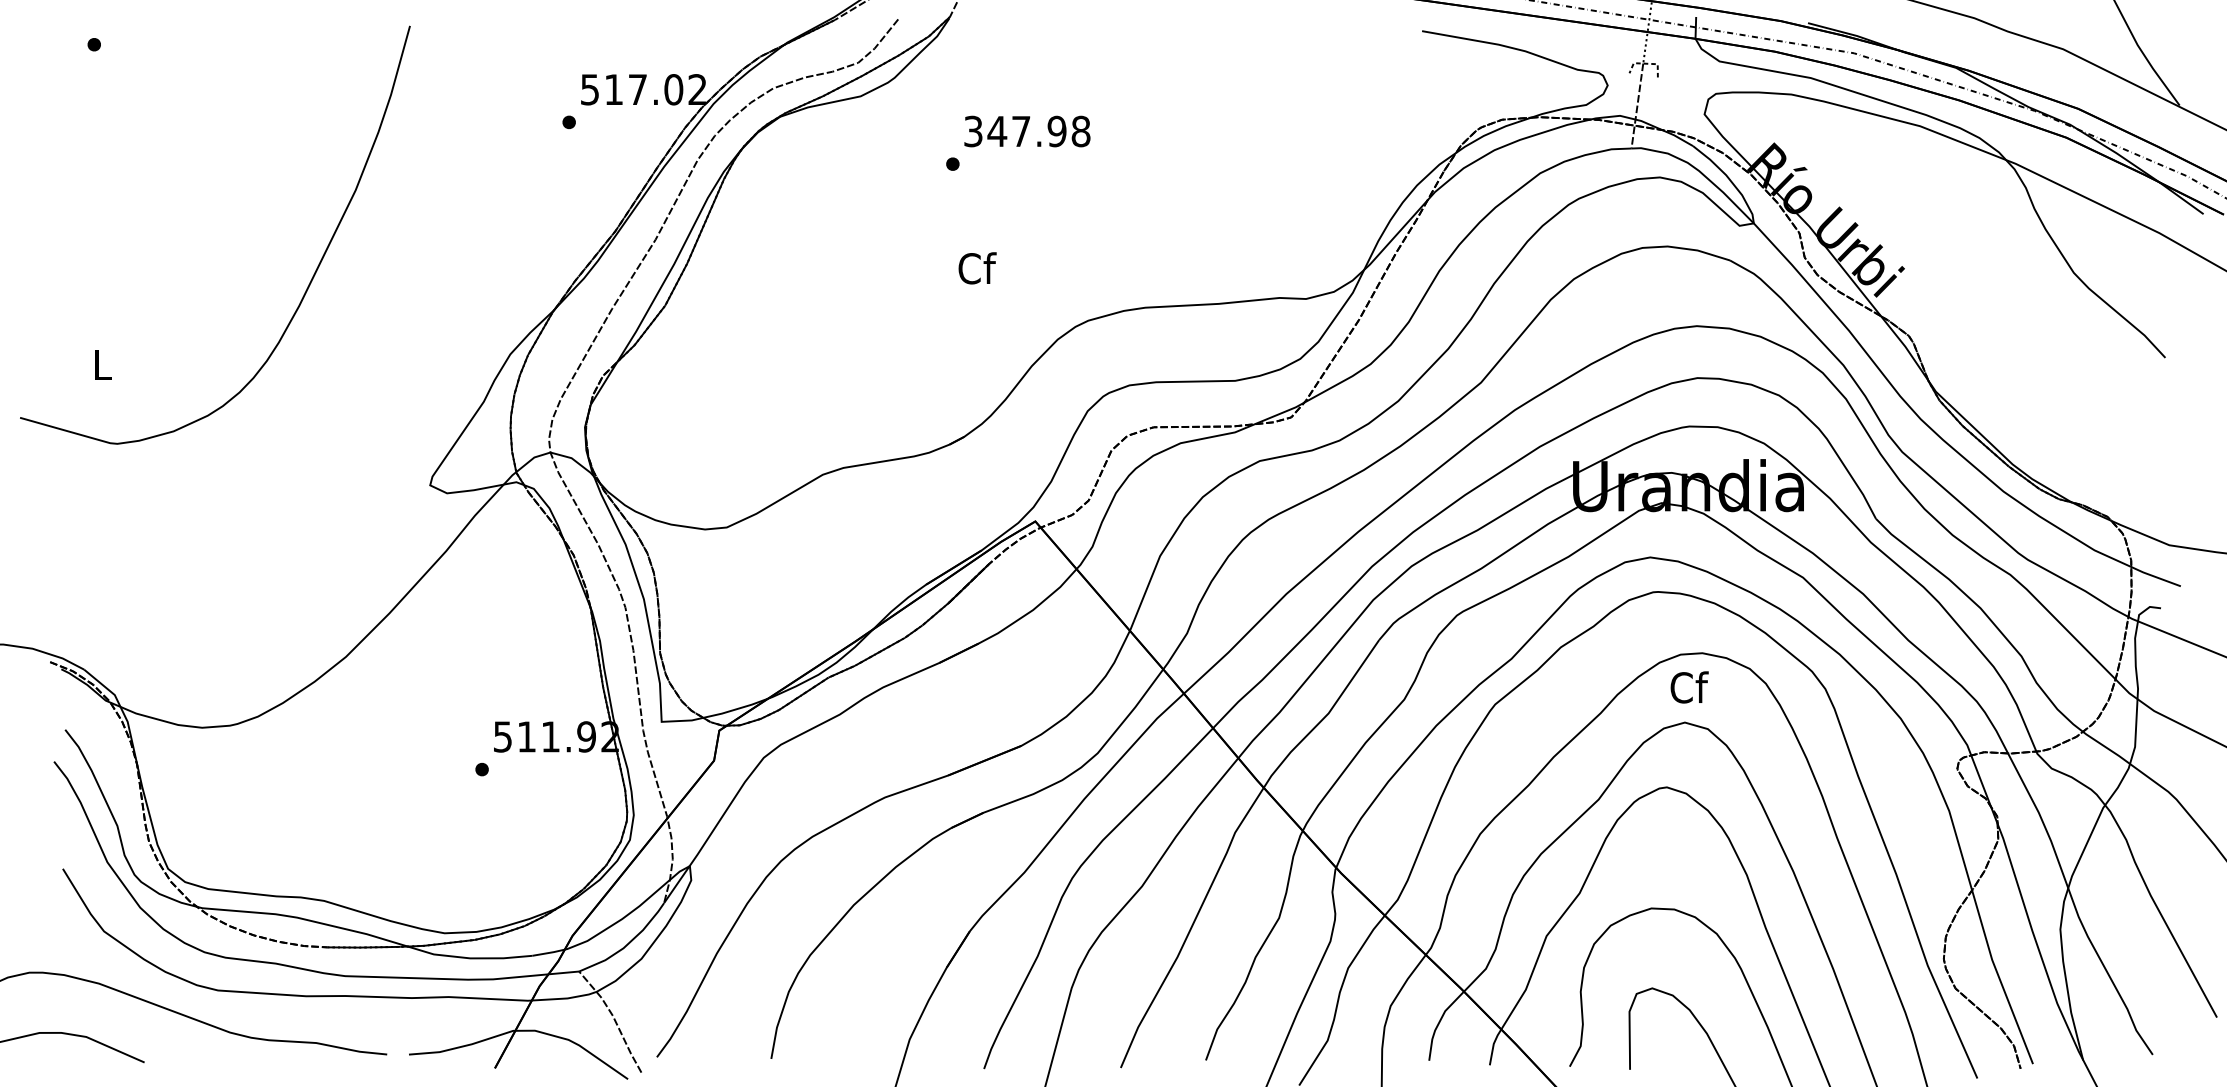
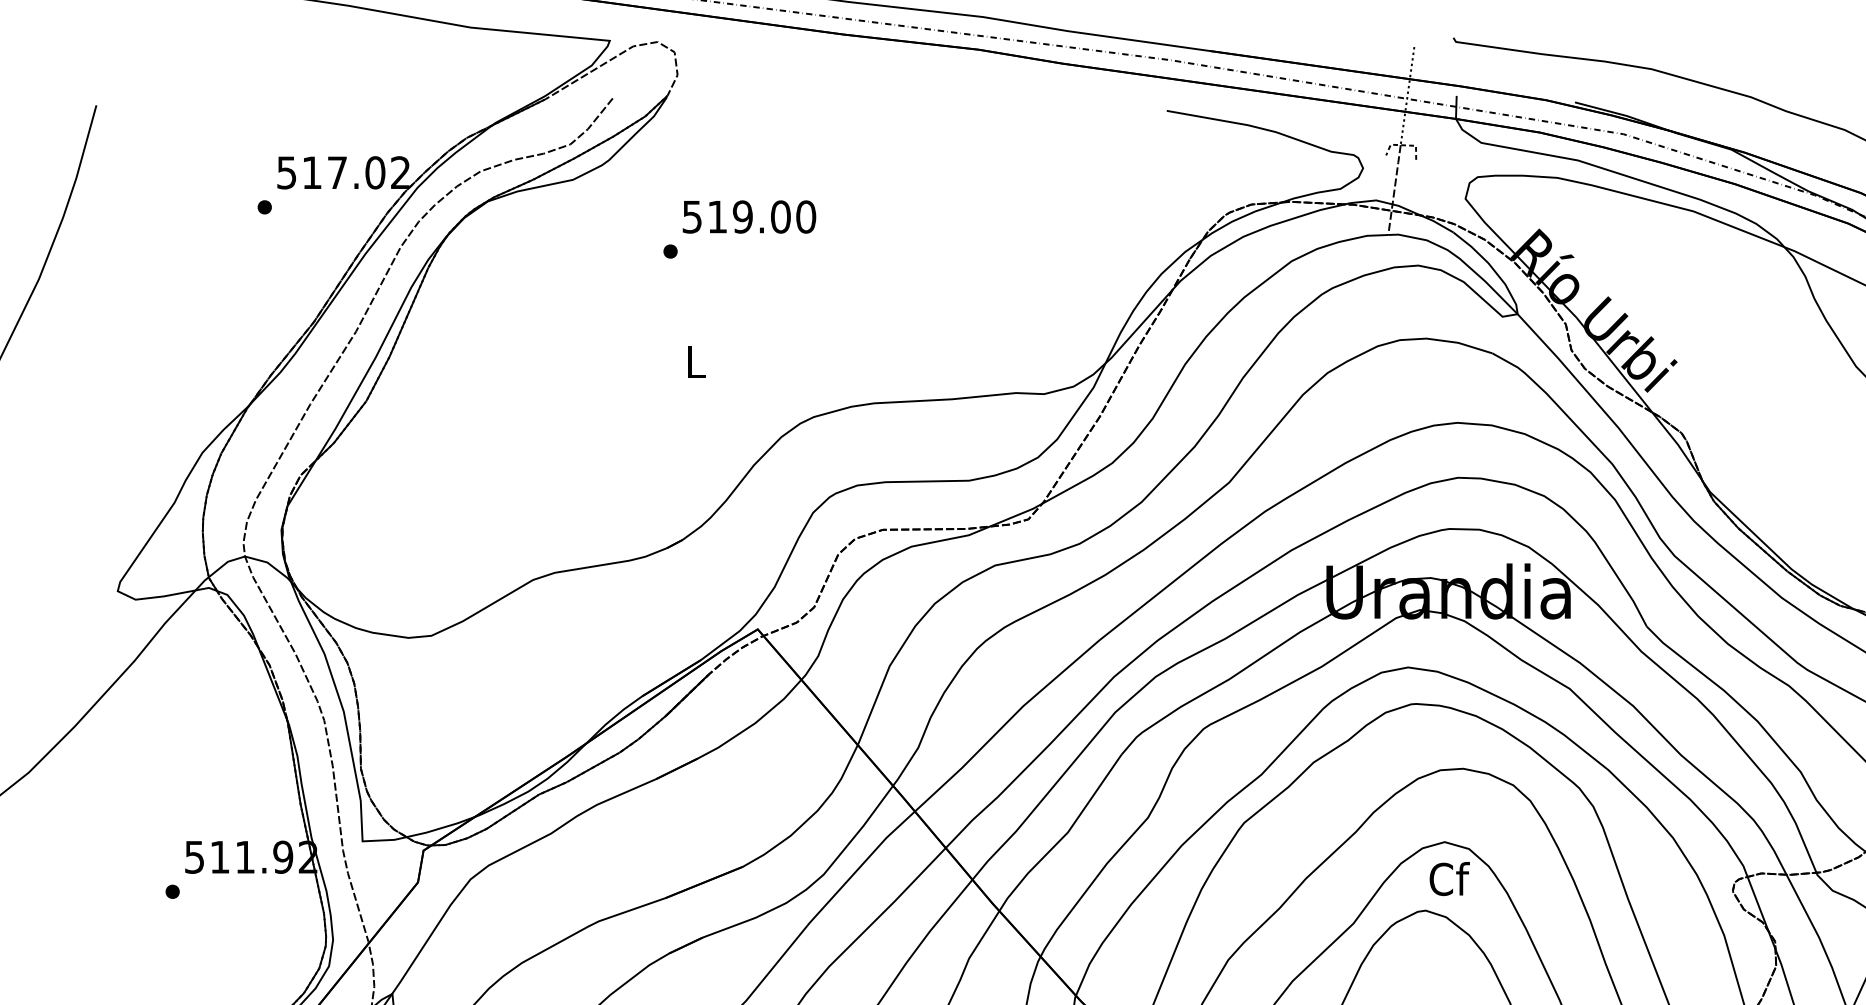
text: (1027, 131) -> (749, 216), 347.98 -> 519.00
text: (977, 268) -> (696, 361), Cf -> L
text: (1689, 687) -> (1449, 879), moved

